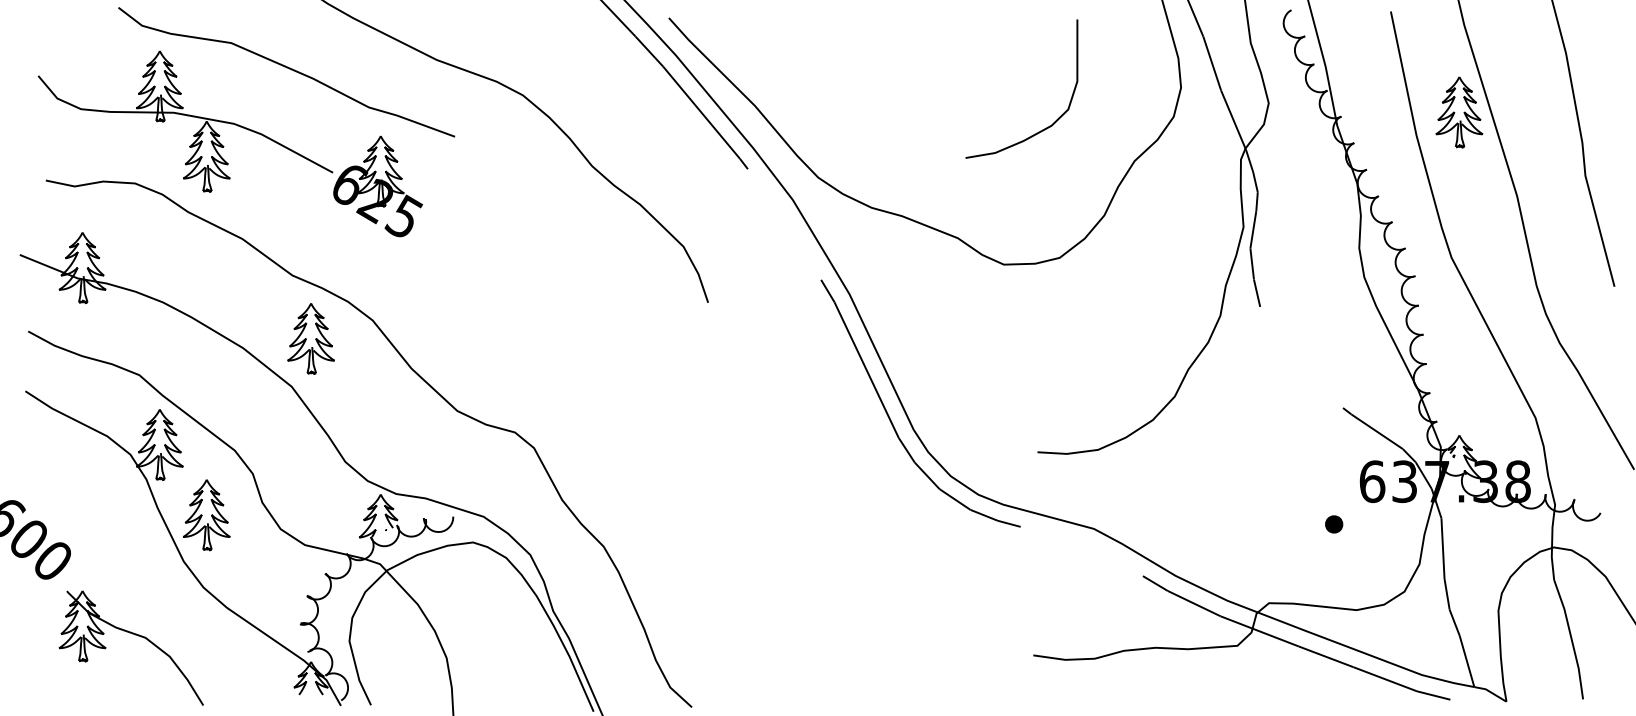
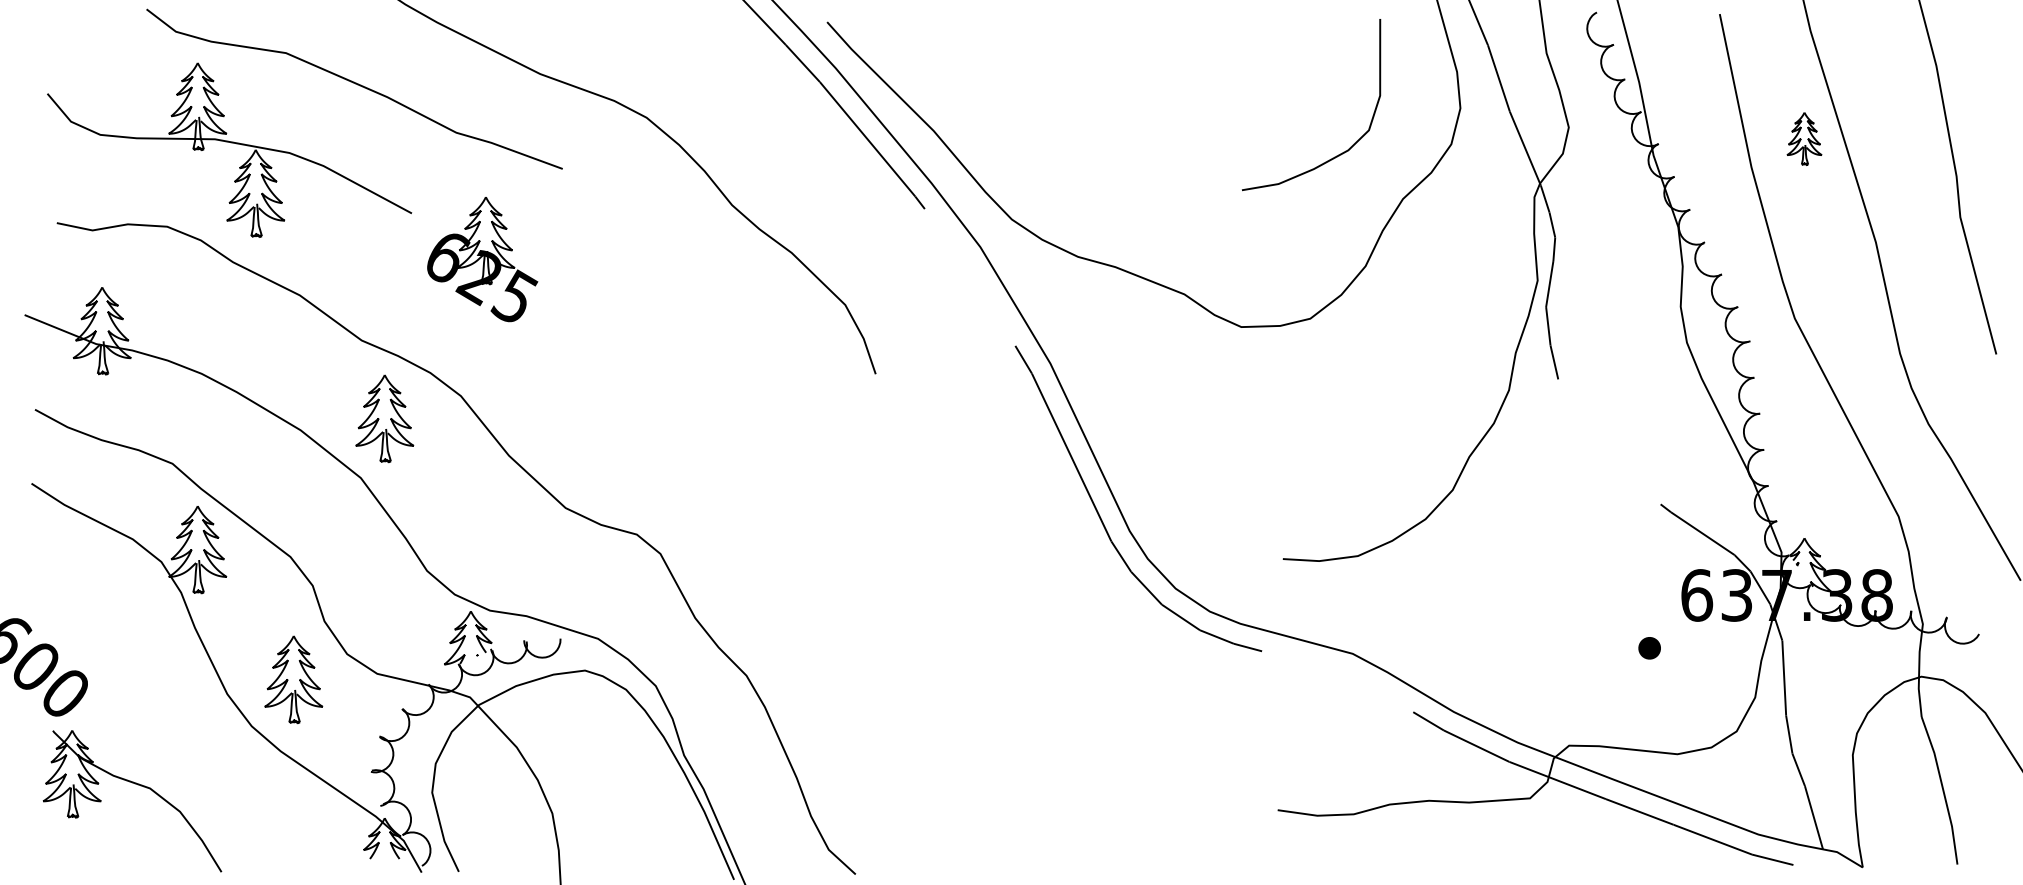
part: (1459, 112) -> (1804, 138), size x0.6
curve: (1042, 129) -> (1336, 155), moved
part: (378, 186) -> (482, 259), moved
part: (206, 514) -> (293, 679), moved
part: (137, 636) -> (140, 786), moved

